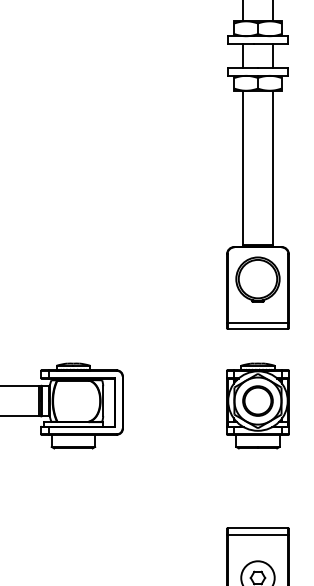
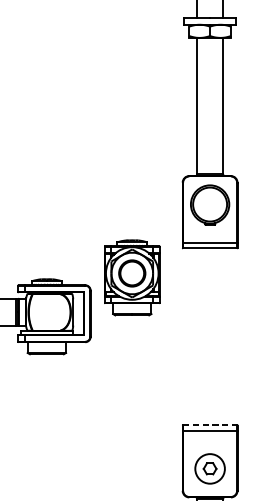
part: (257, 405) -> (131, 277), moved
line: (258, 528) -> (210, 425), solid -> dashed

